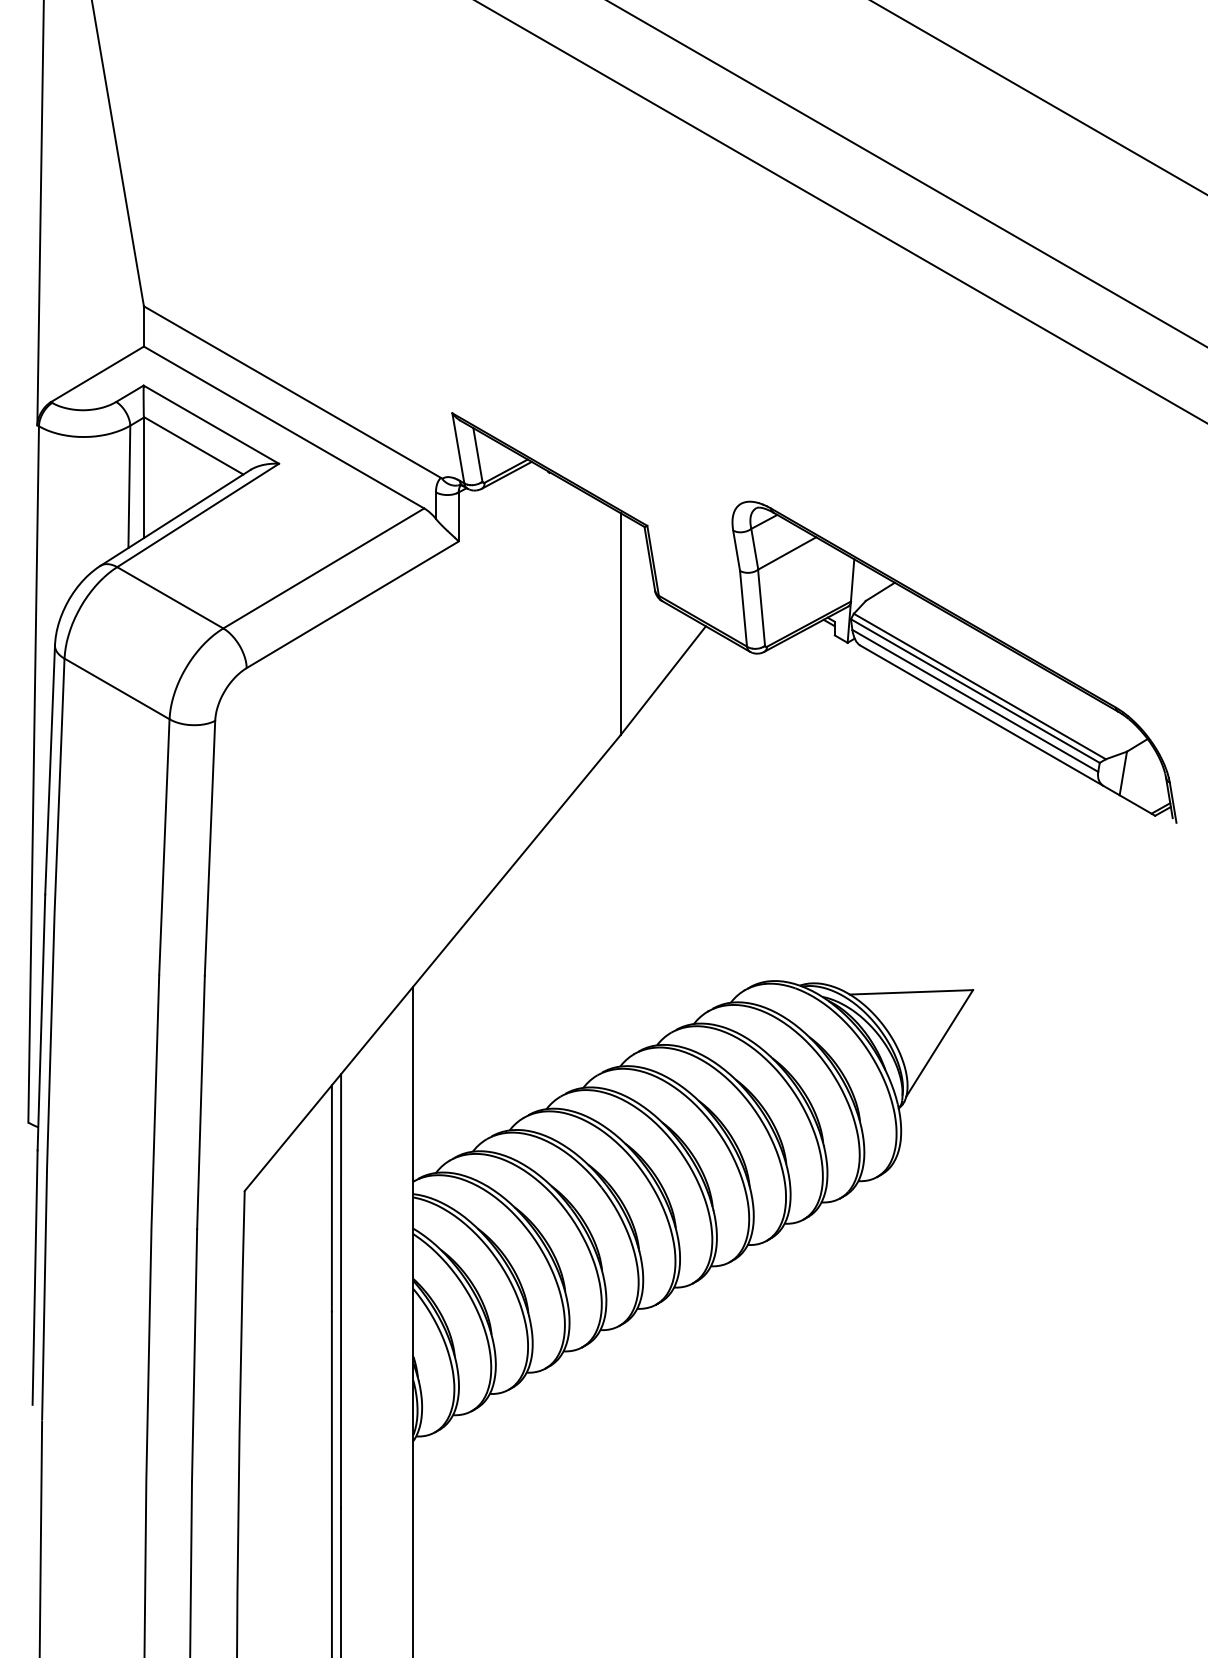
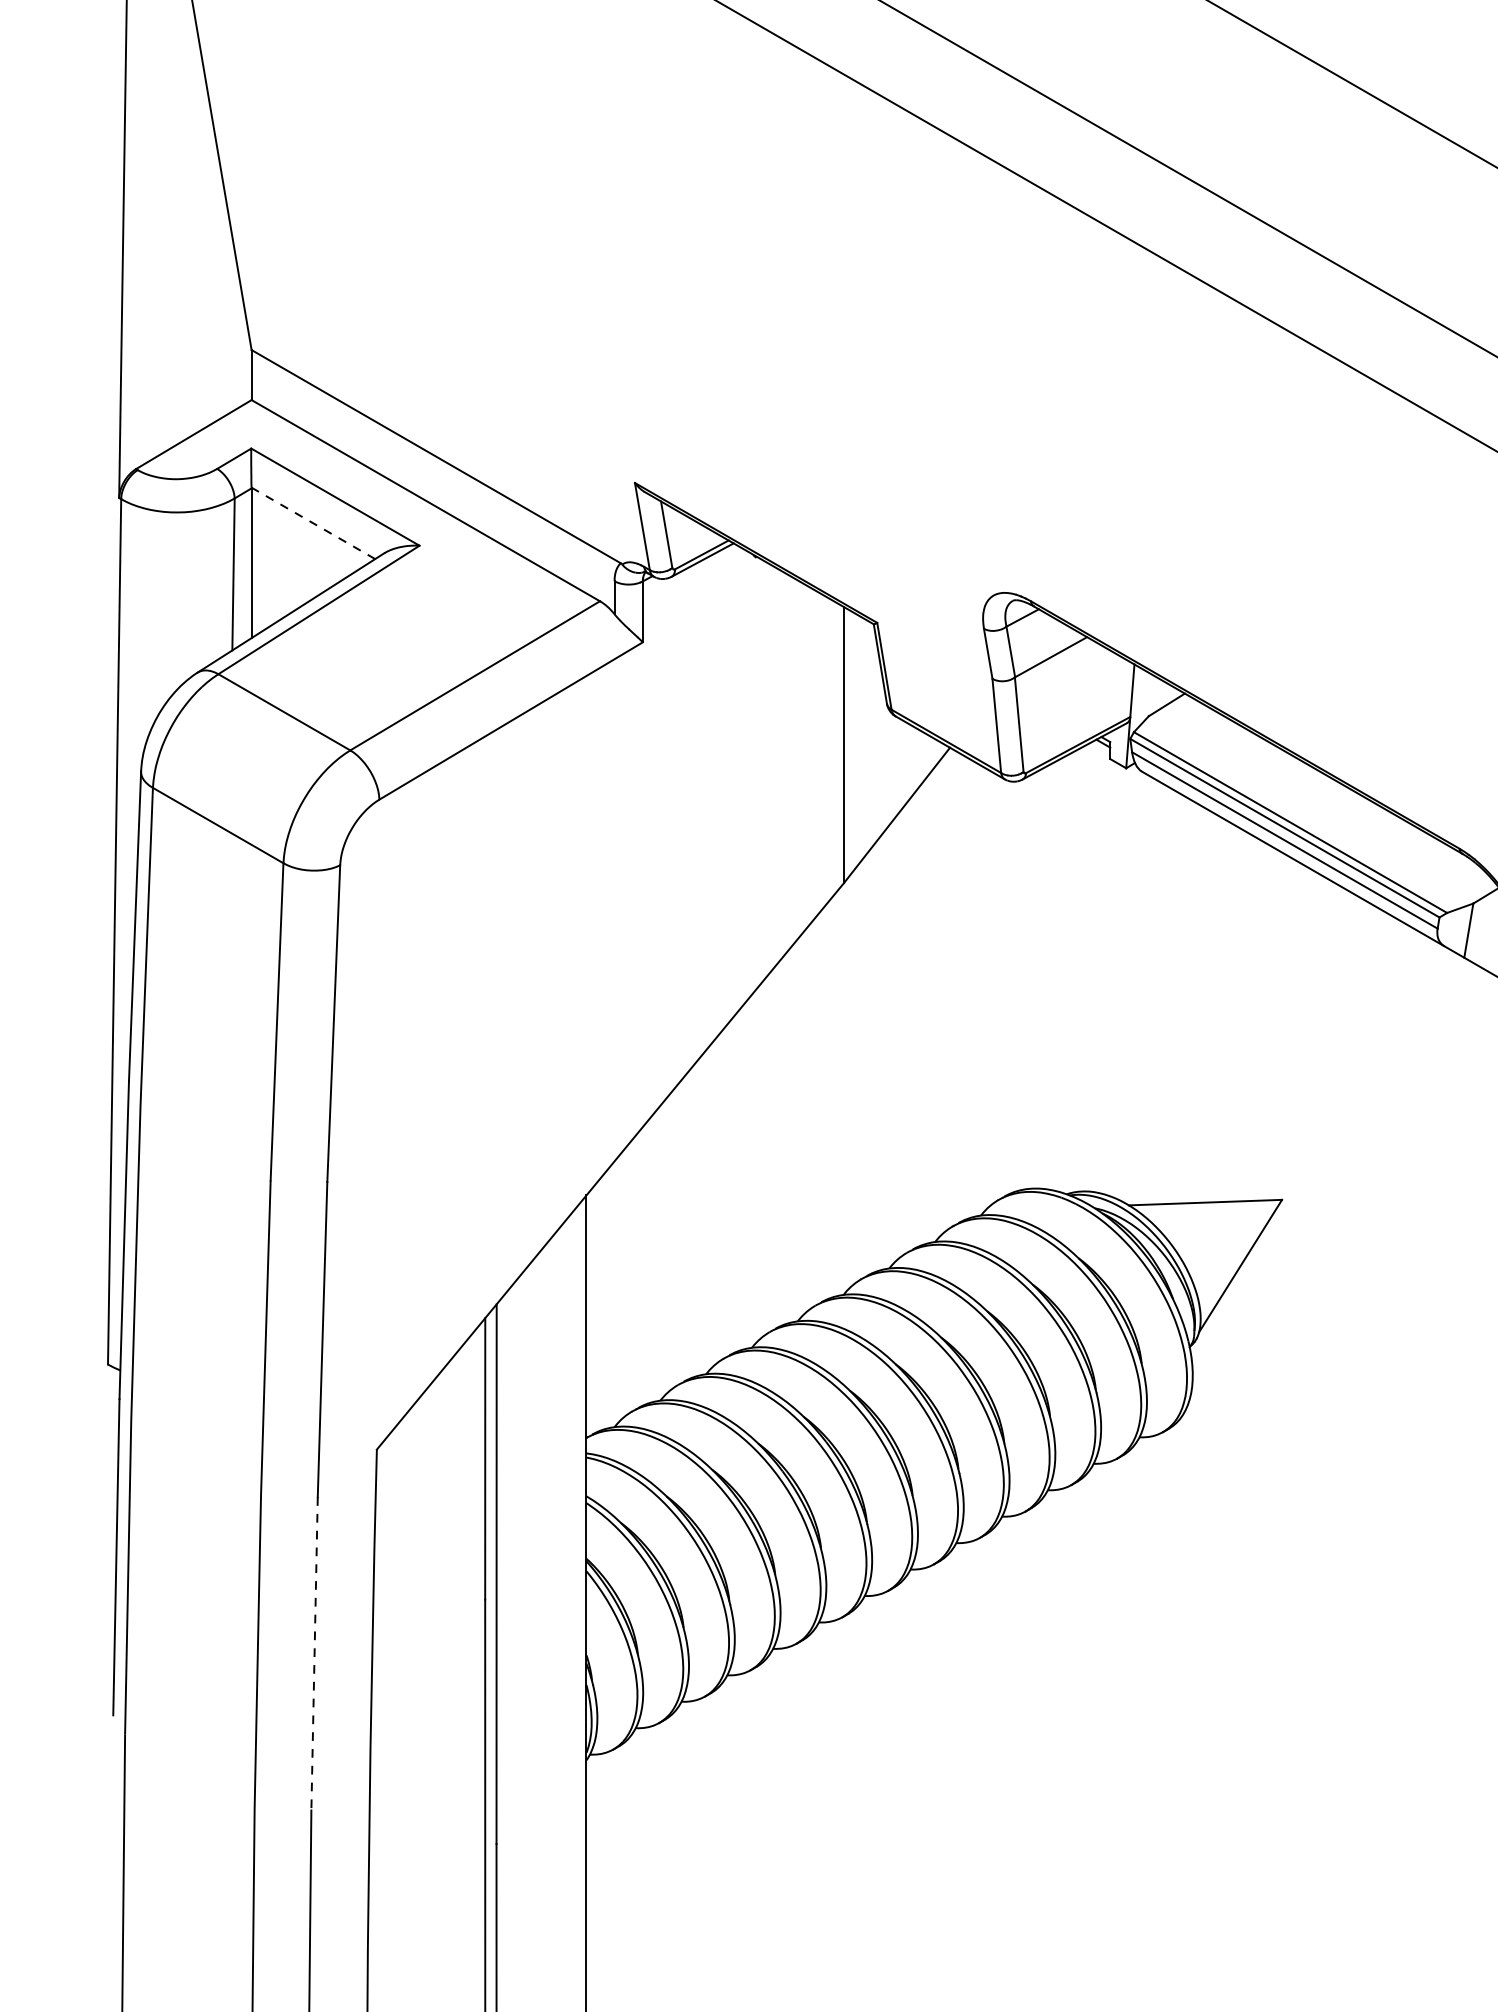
line: (193, 445) -> (313, 523), solid -> dashed
line: (194, 1355) -> (314, 1653), solid -> dashed

